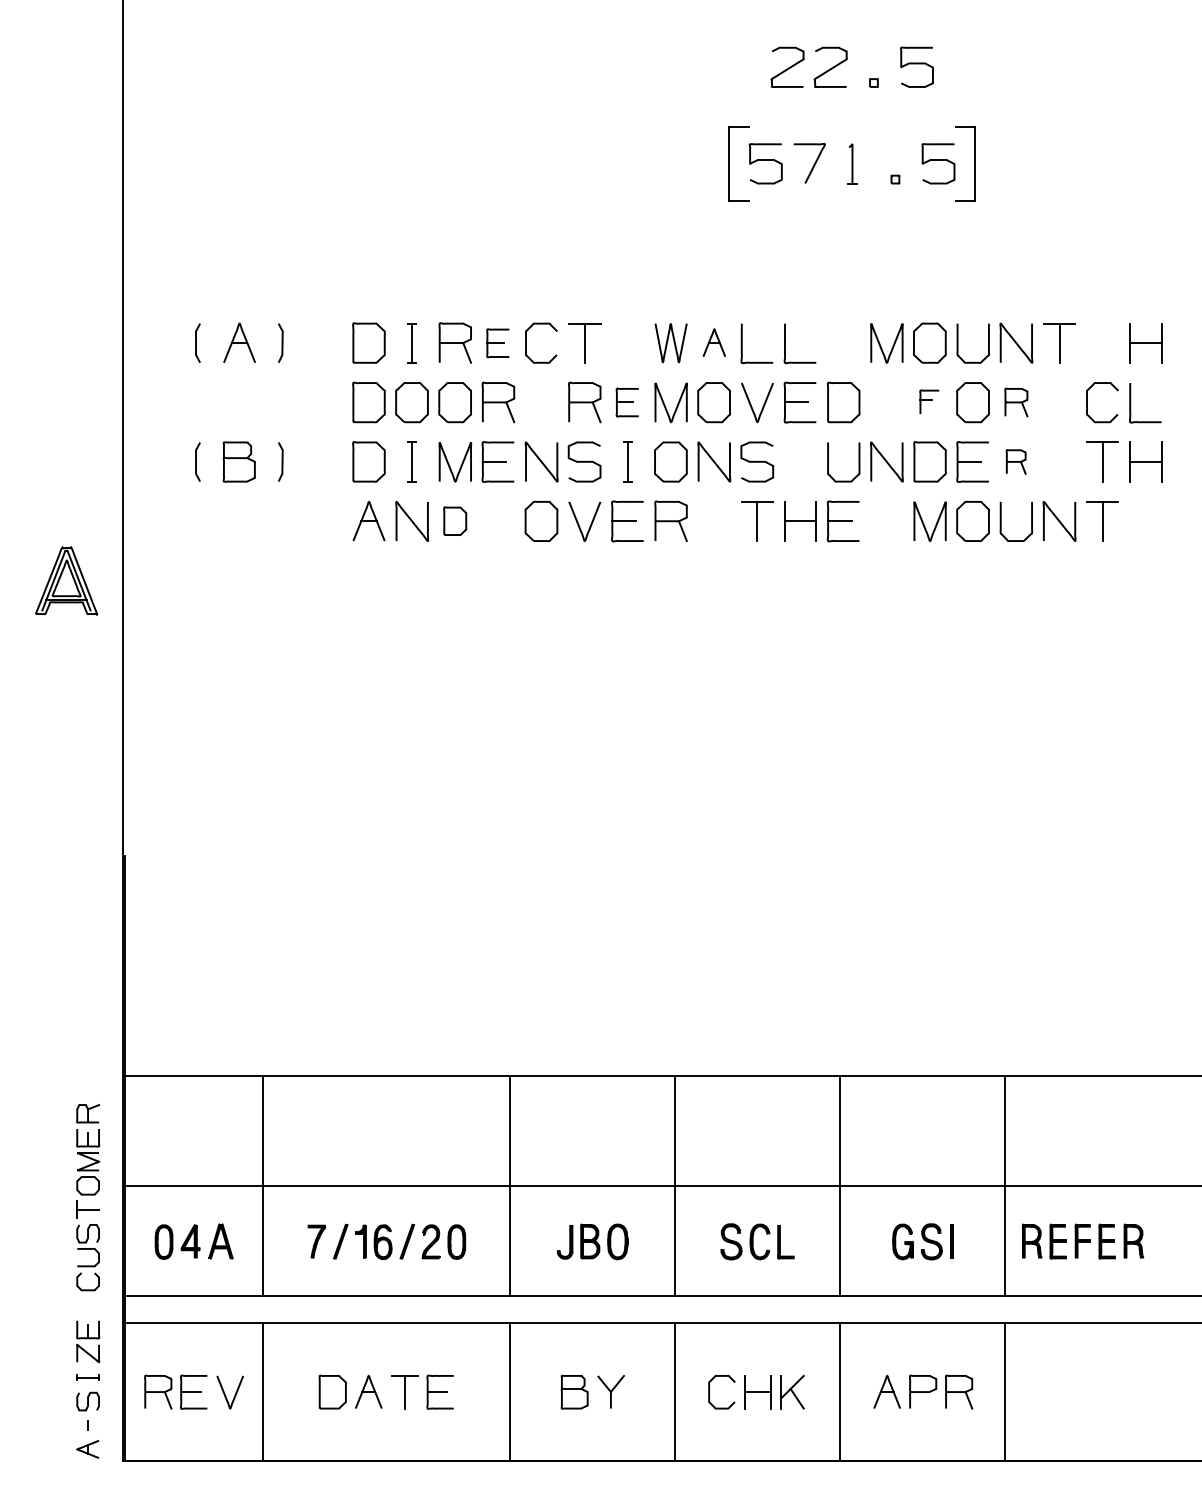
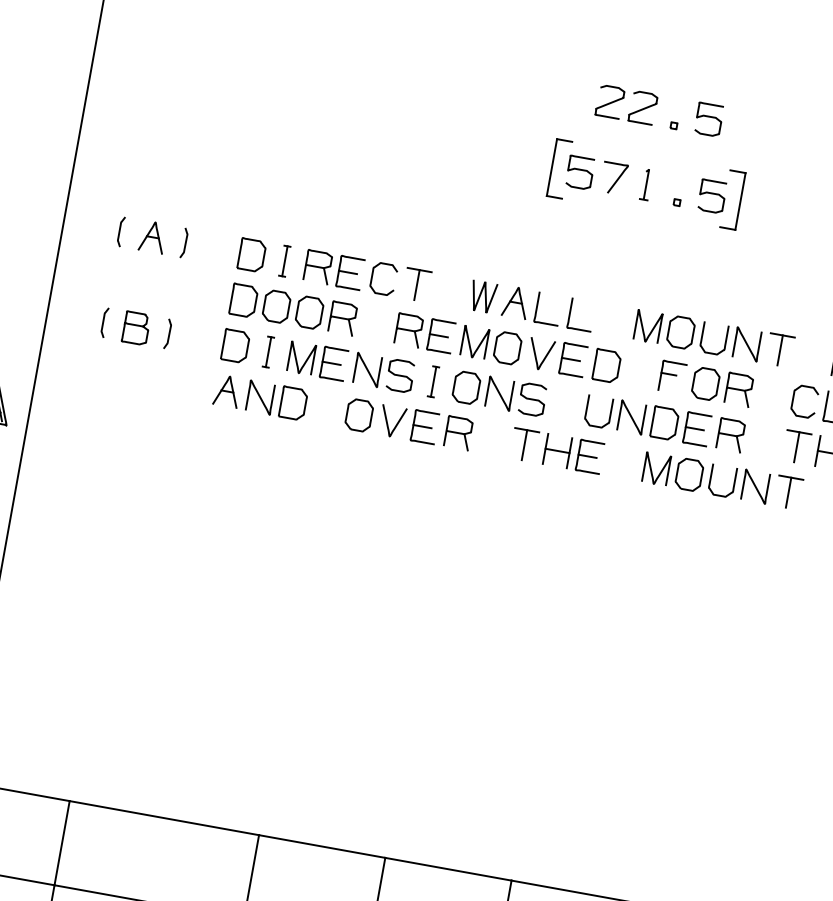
part: (714, 342) -> (516, 302), size x1.43
part: (497, 343) -> (350, 273), size x1.43
part: (929, 401) -> (672, 377), size x1.67
part: (627, 402) -> (441, 336), size x1.43
part: (1016, 402) -> (739, 389), size x1.43
part: (1015, 461) -> (730, 434), size x1.67
part: (454, 520) -> (292, 402), size x1.43

